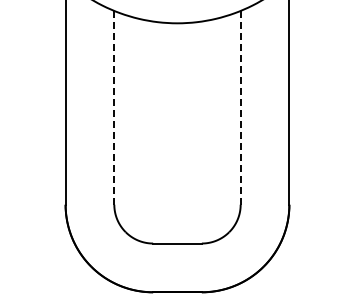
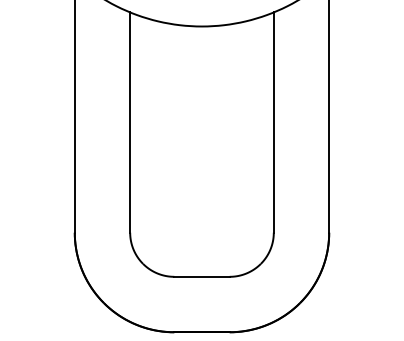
line: (114, 107) -> (130, 122), dashed -> solid
line: (240, 107) -> (273, 122), dashed -> solid

